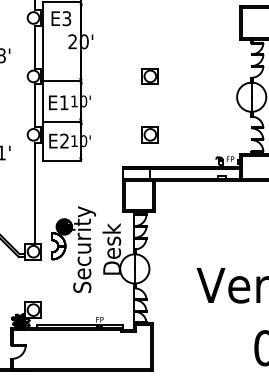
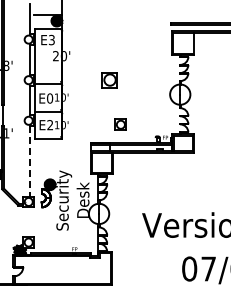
part: (149, 76) -> (109, 80), size x1.4
text: (64, 102) -> (50, 98), E1 -> E0
part: (149, 134) -> (120, 124), moved
line: (34, 193) -> (29, 161), solid -> dashed

